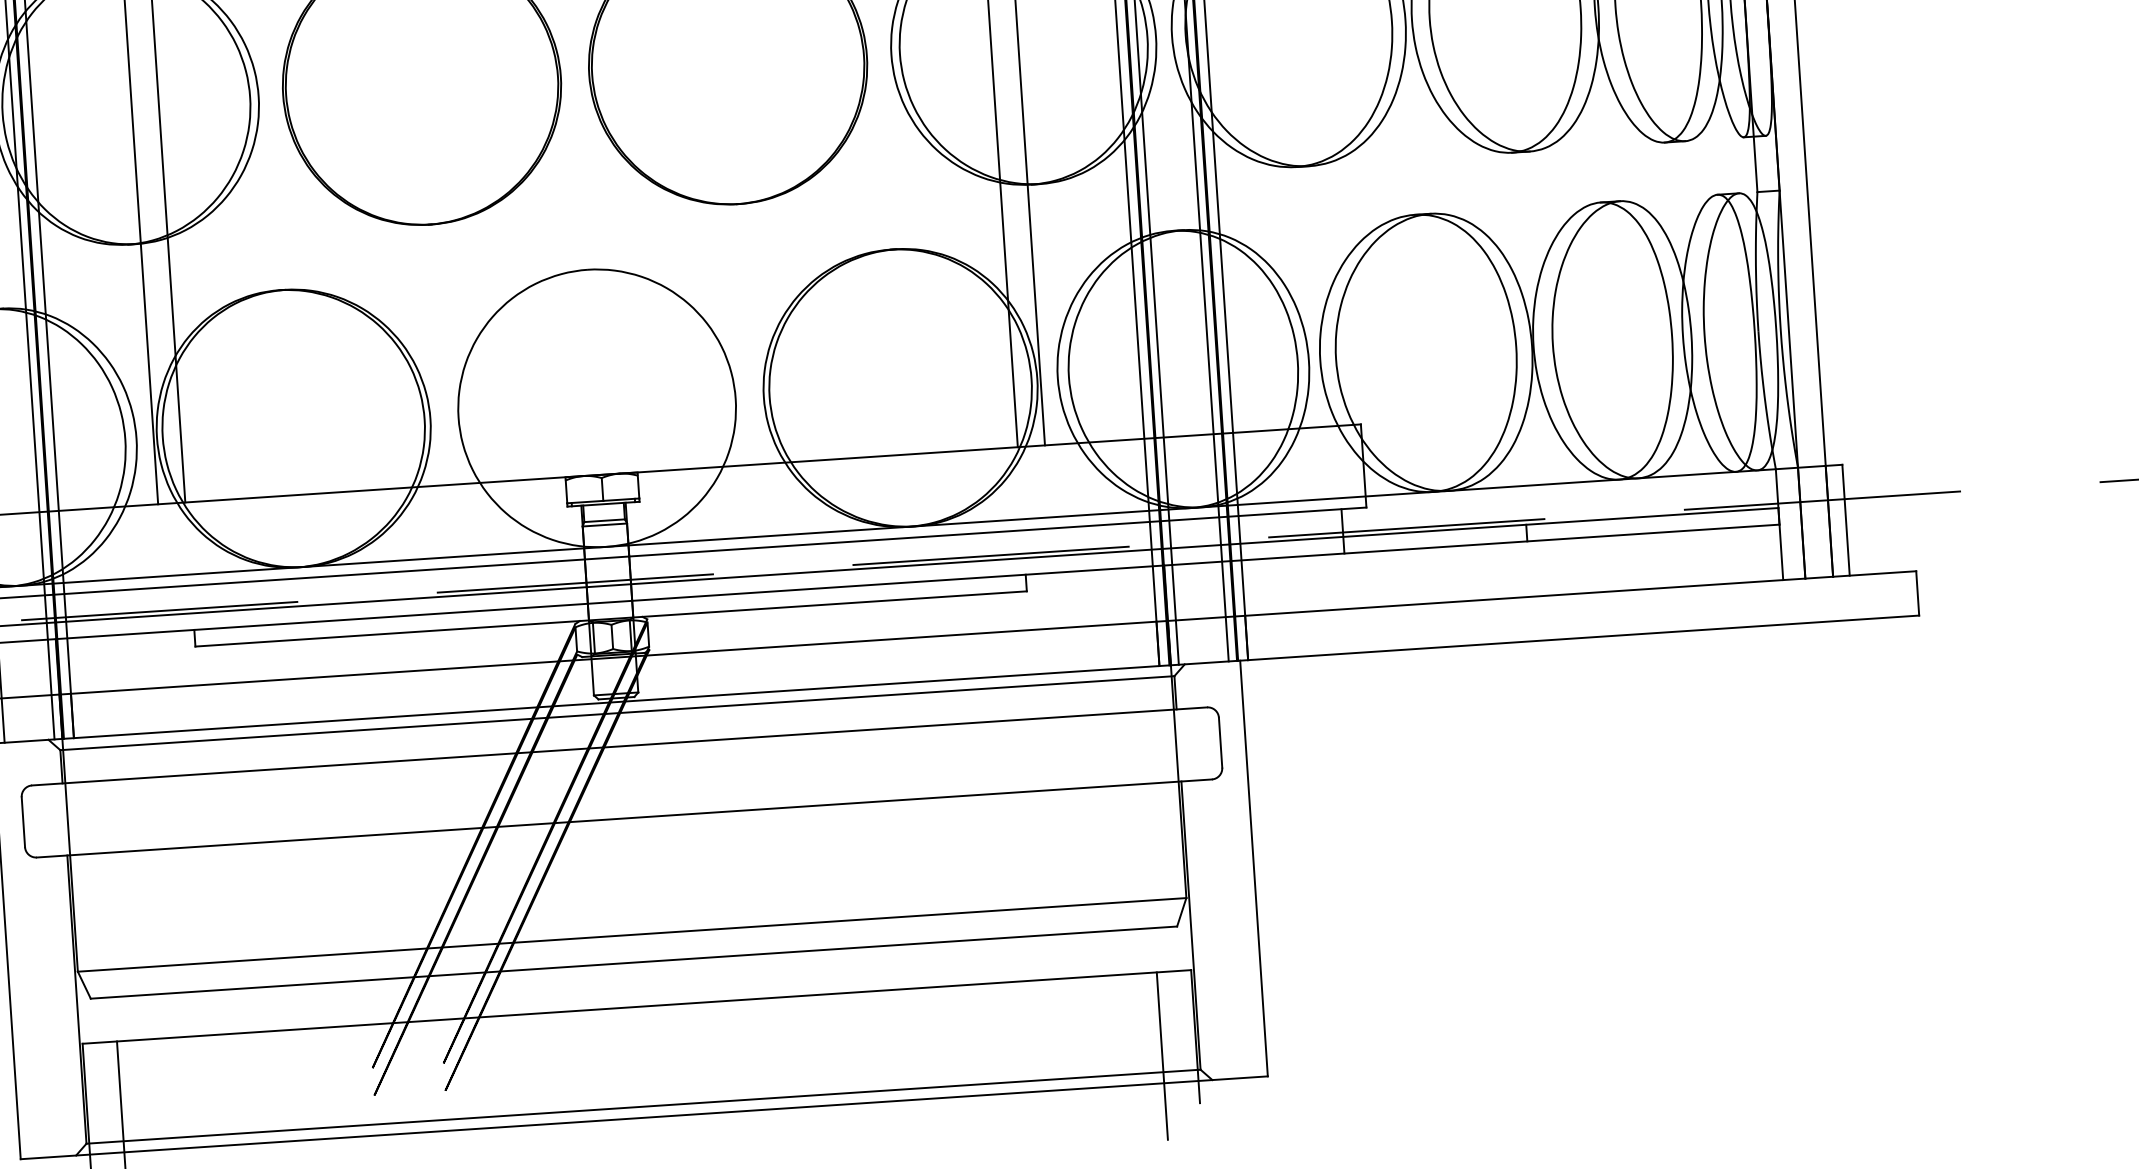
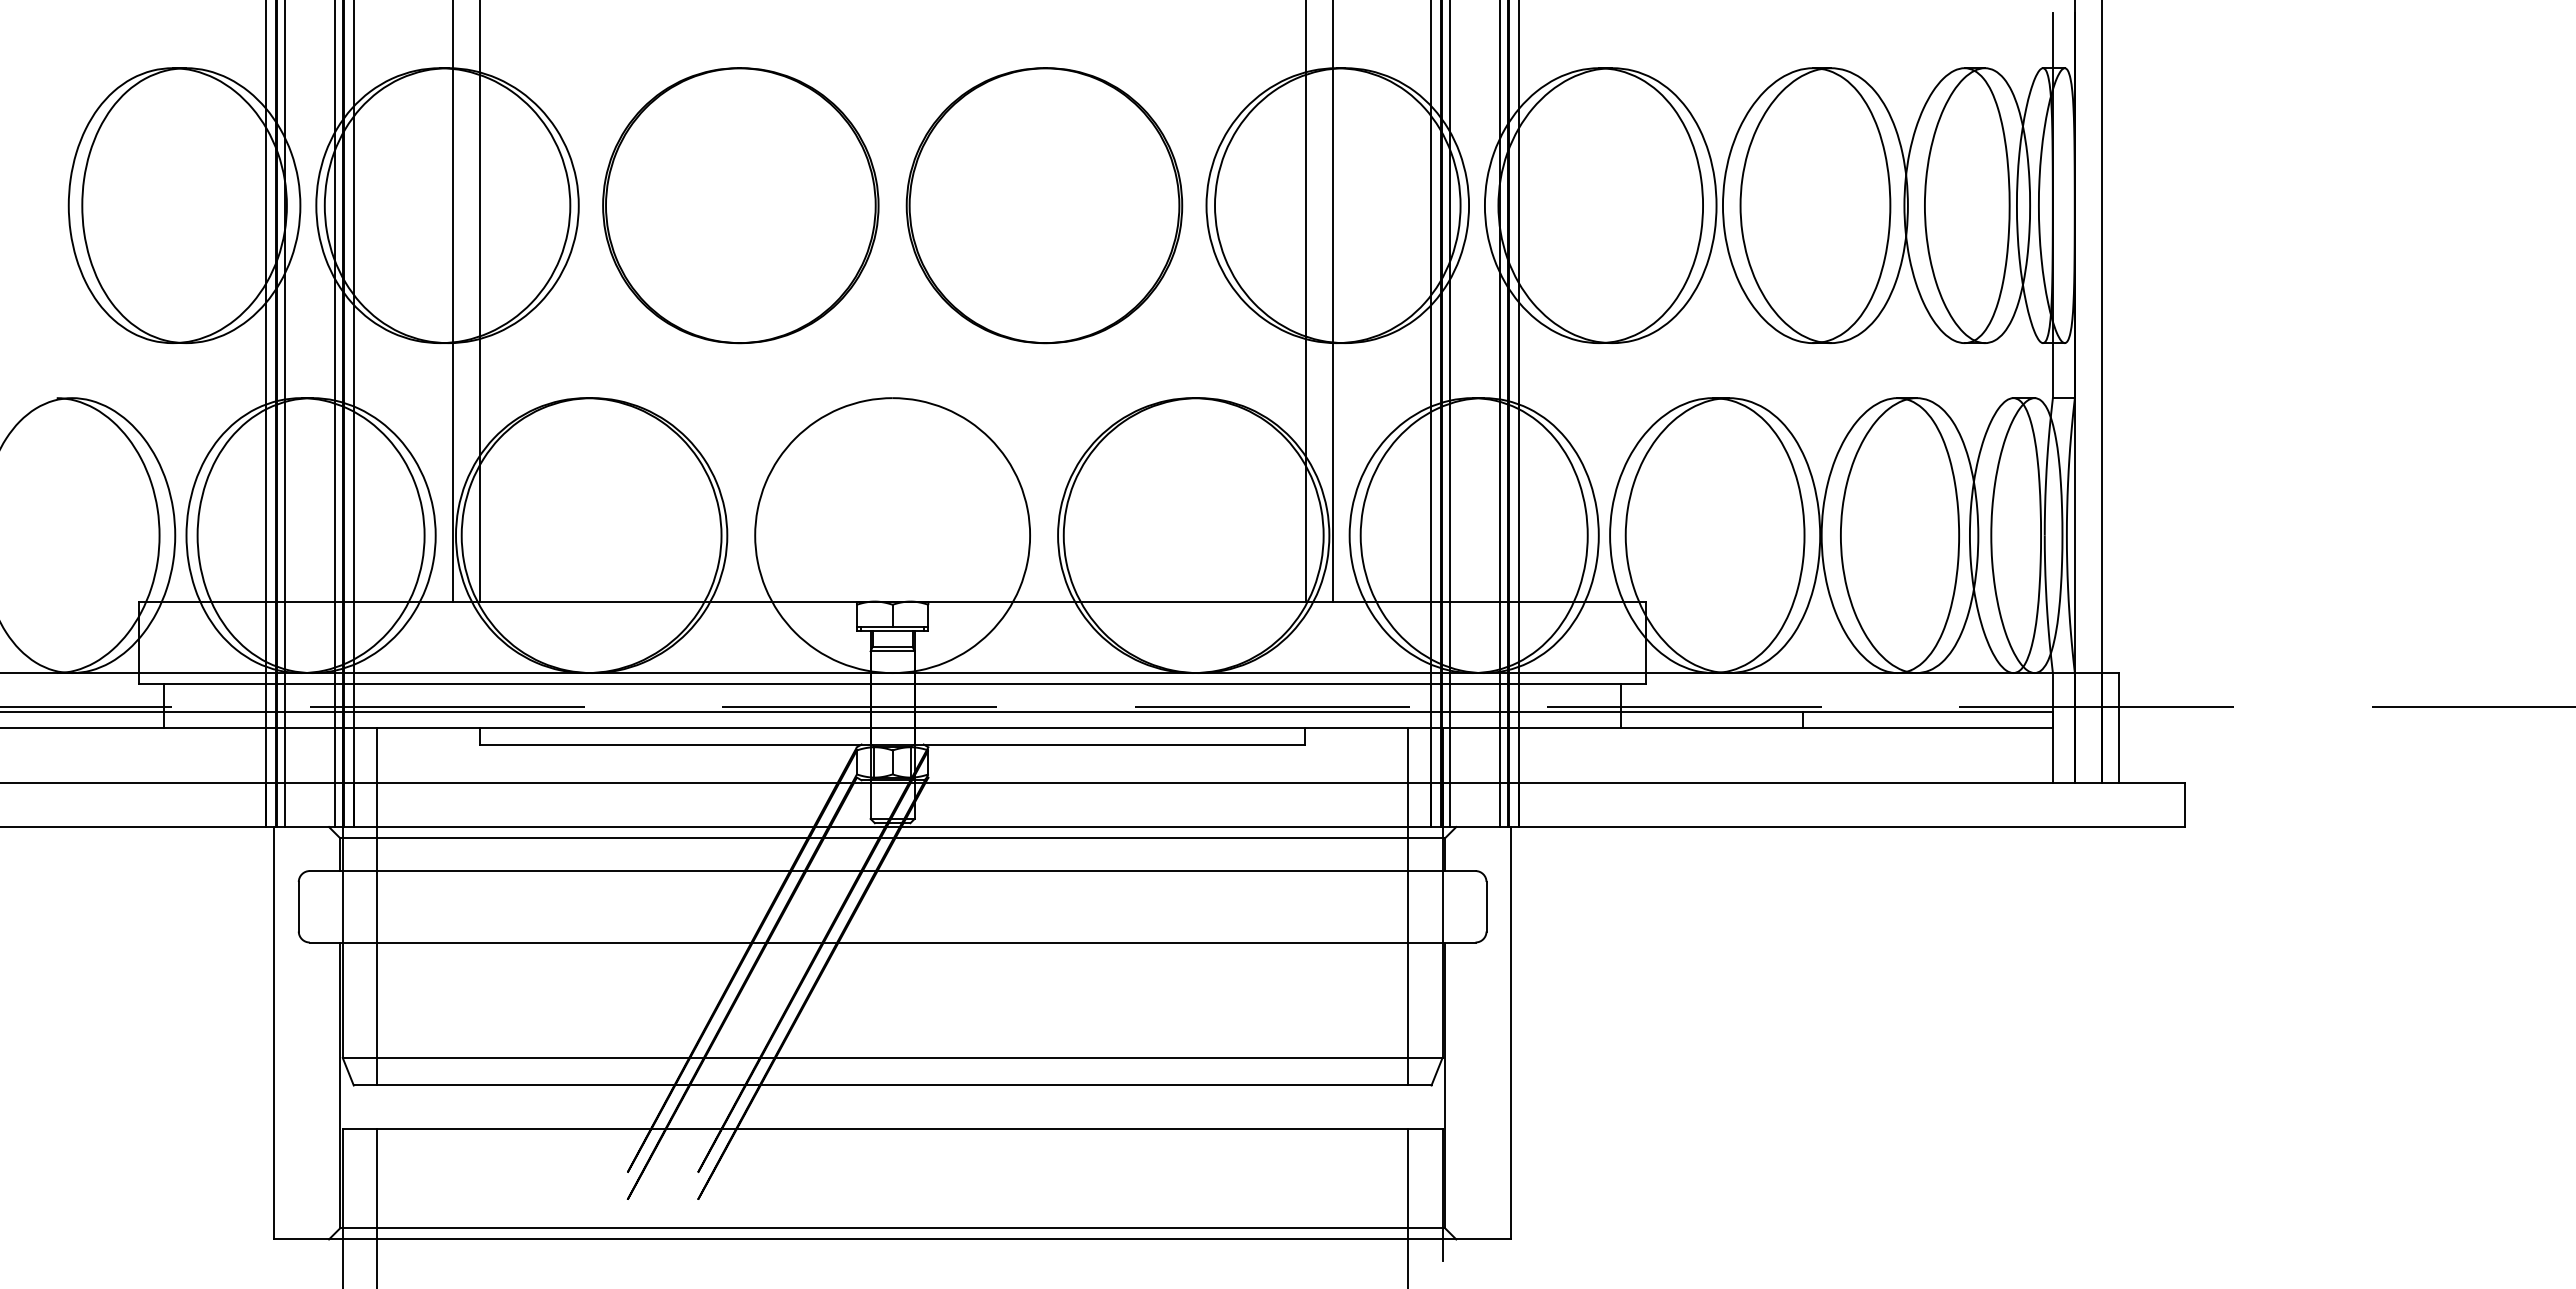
line: (1141, 747) -> (1408, 906), added
line: (101, 816) -> (376, 906), added

